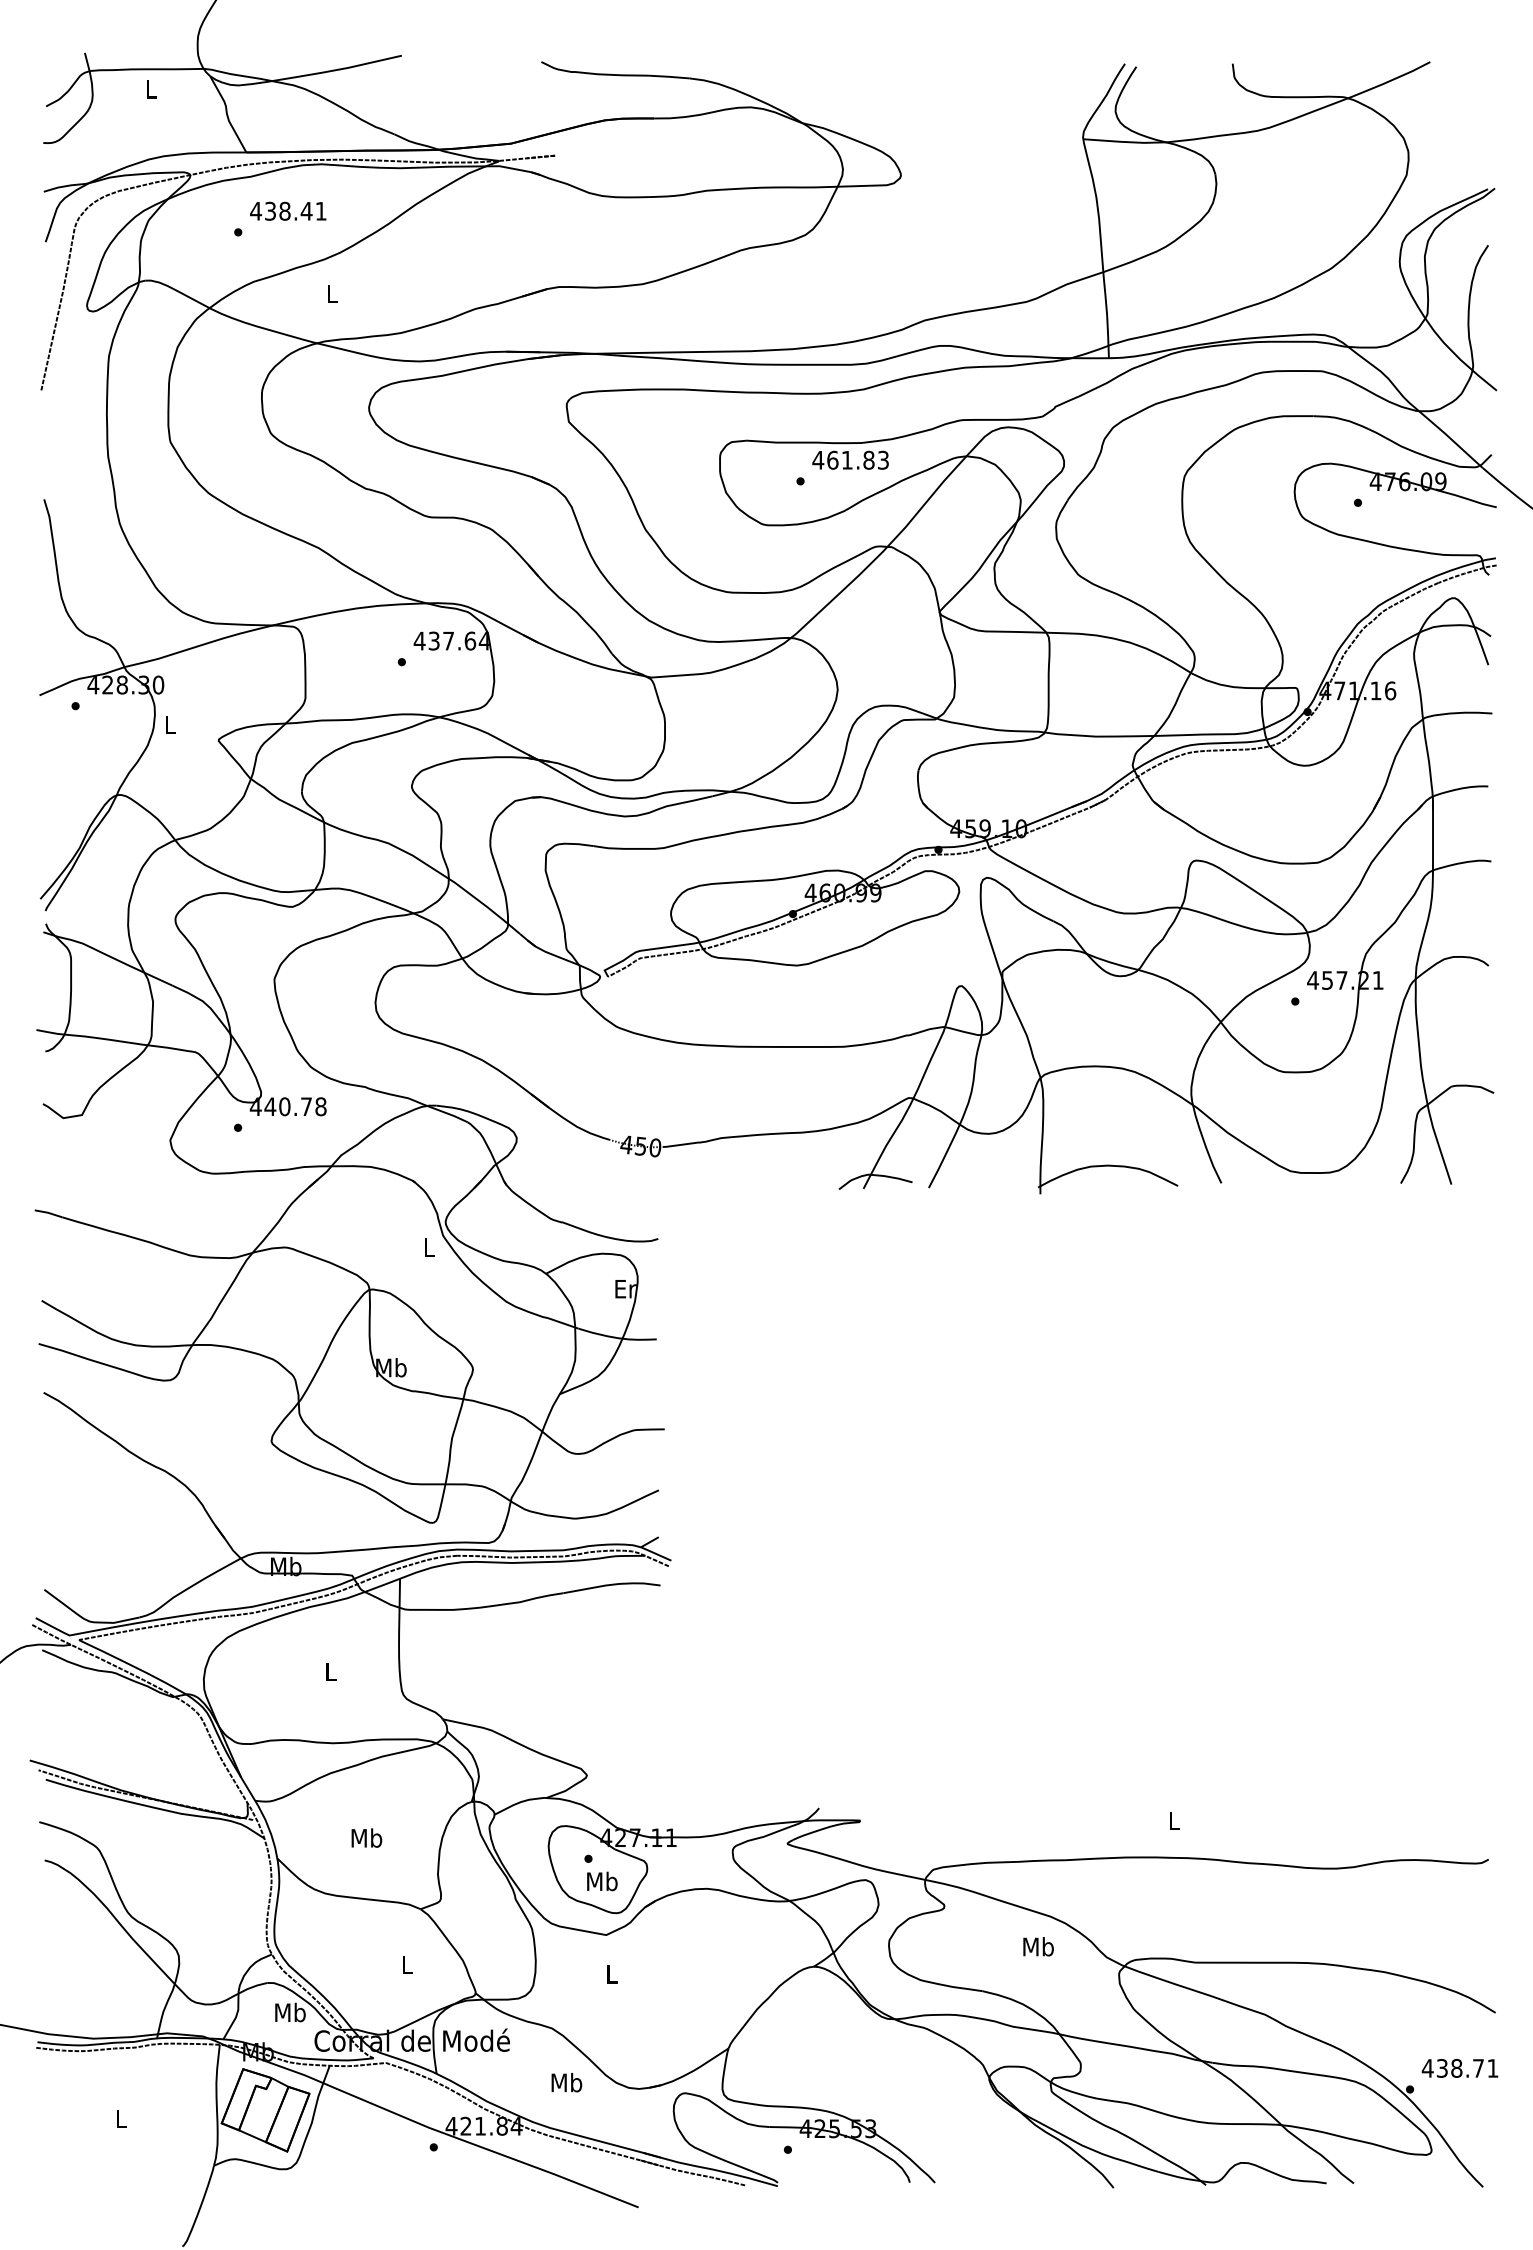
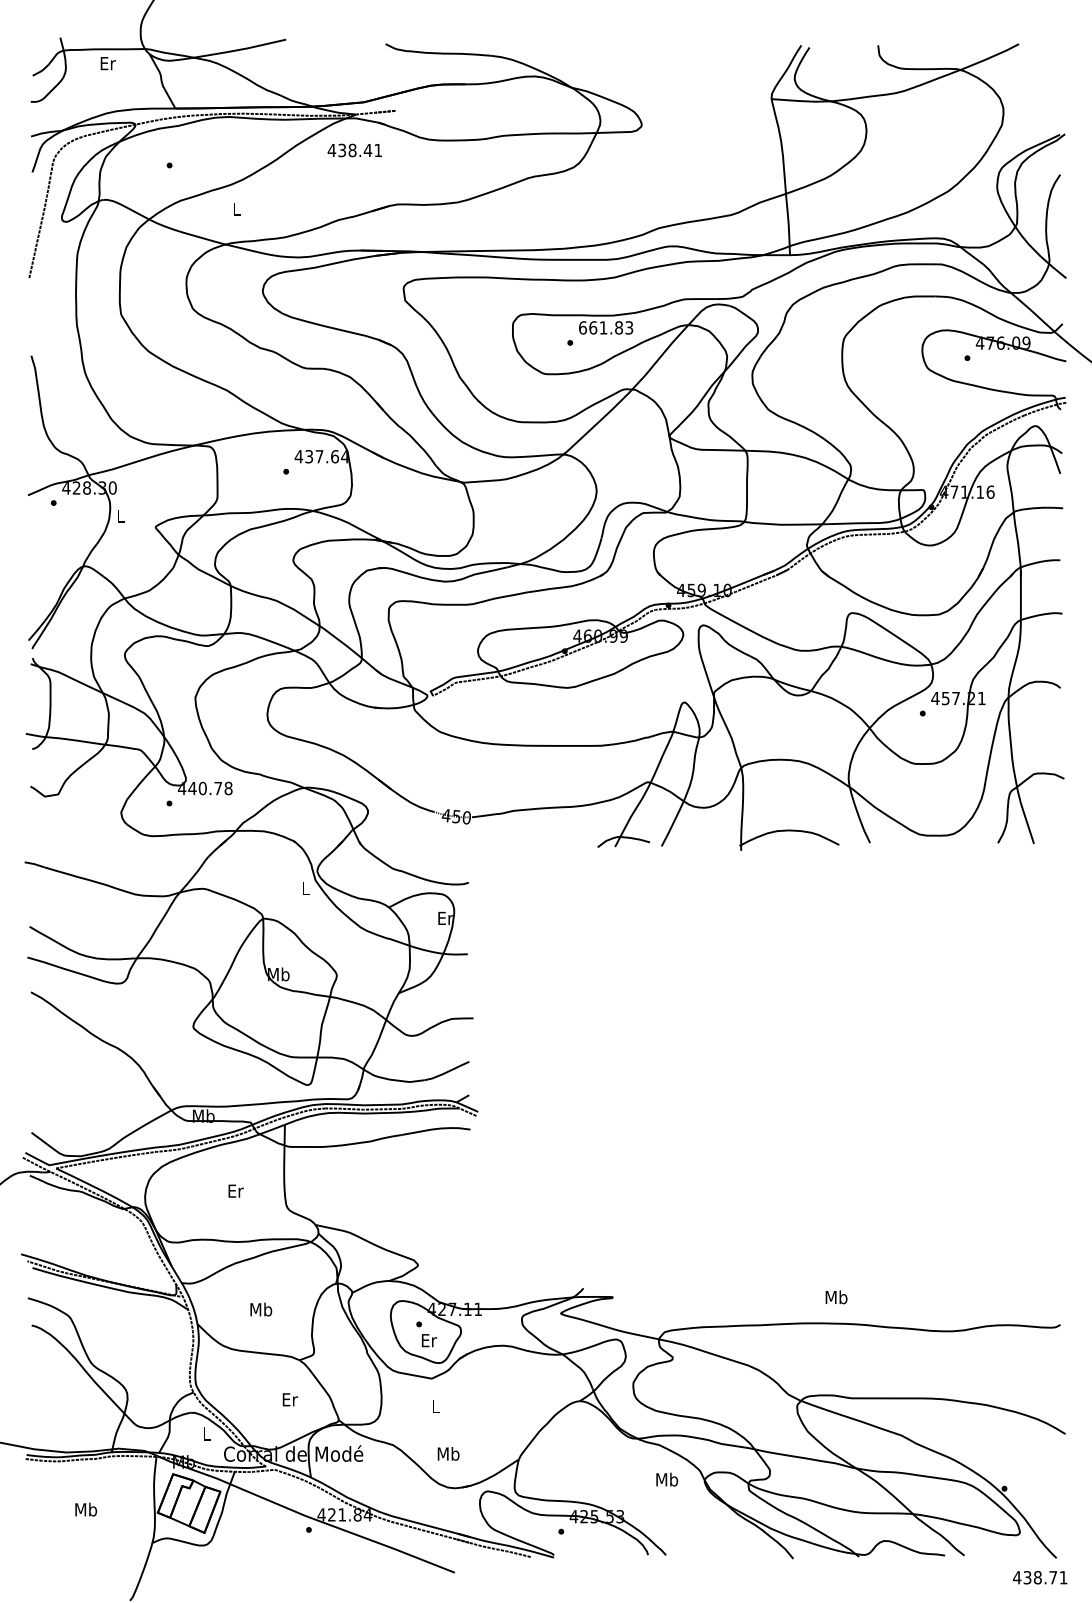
text: (152, 89) -> (108, 63), L -> Er
text: (288, 210) -> (355, 149), moved
text: (818, 459) -> (583, 327), 461.83 -> 661.83
text: (331, 1671) -> (236, 1190), L -> Er
text: (1174, 1820) -> (836, 1297), L -> Mb
text: (602, 1881) -> (429, 1340), Mb -> Er
text: (1038, 1946) -> (667, 1479), moved
text: (407, 1964) -> (290, 1399), L -> Er
text: (290, 2012) -> (206, 1433), Mb -> L
text: (1459, 2068) -> (1039, 1577), moved
text: (566, 2082) -> (448, 1453), moved
text: (121, 2118) -> (86, 1509), L -> Mb

